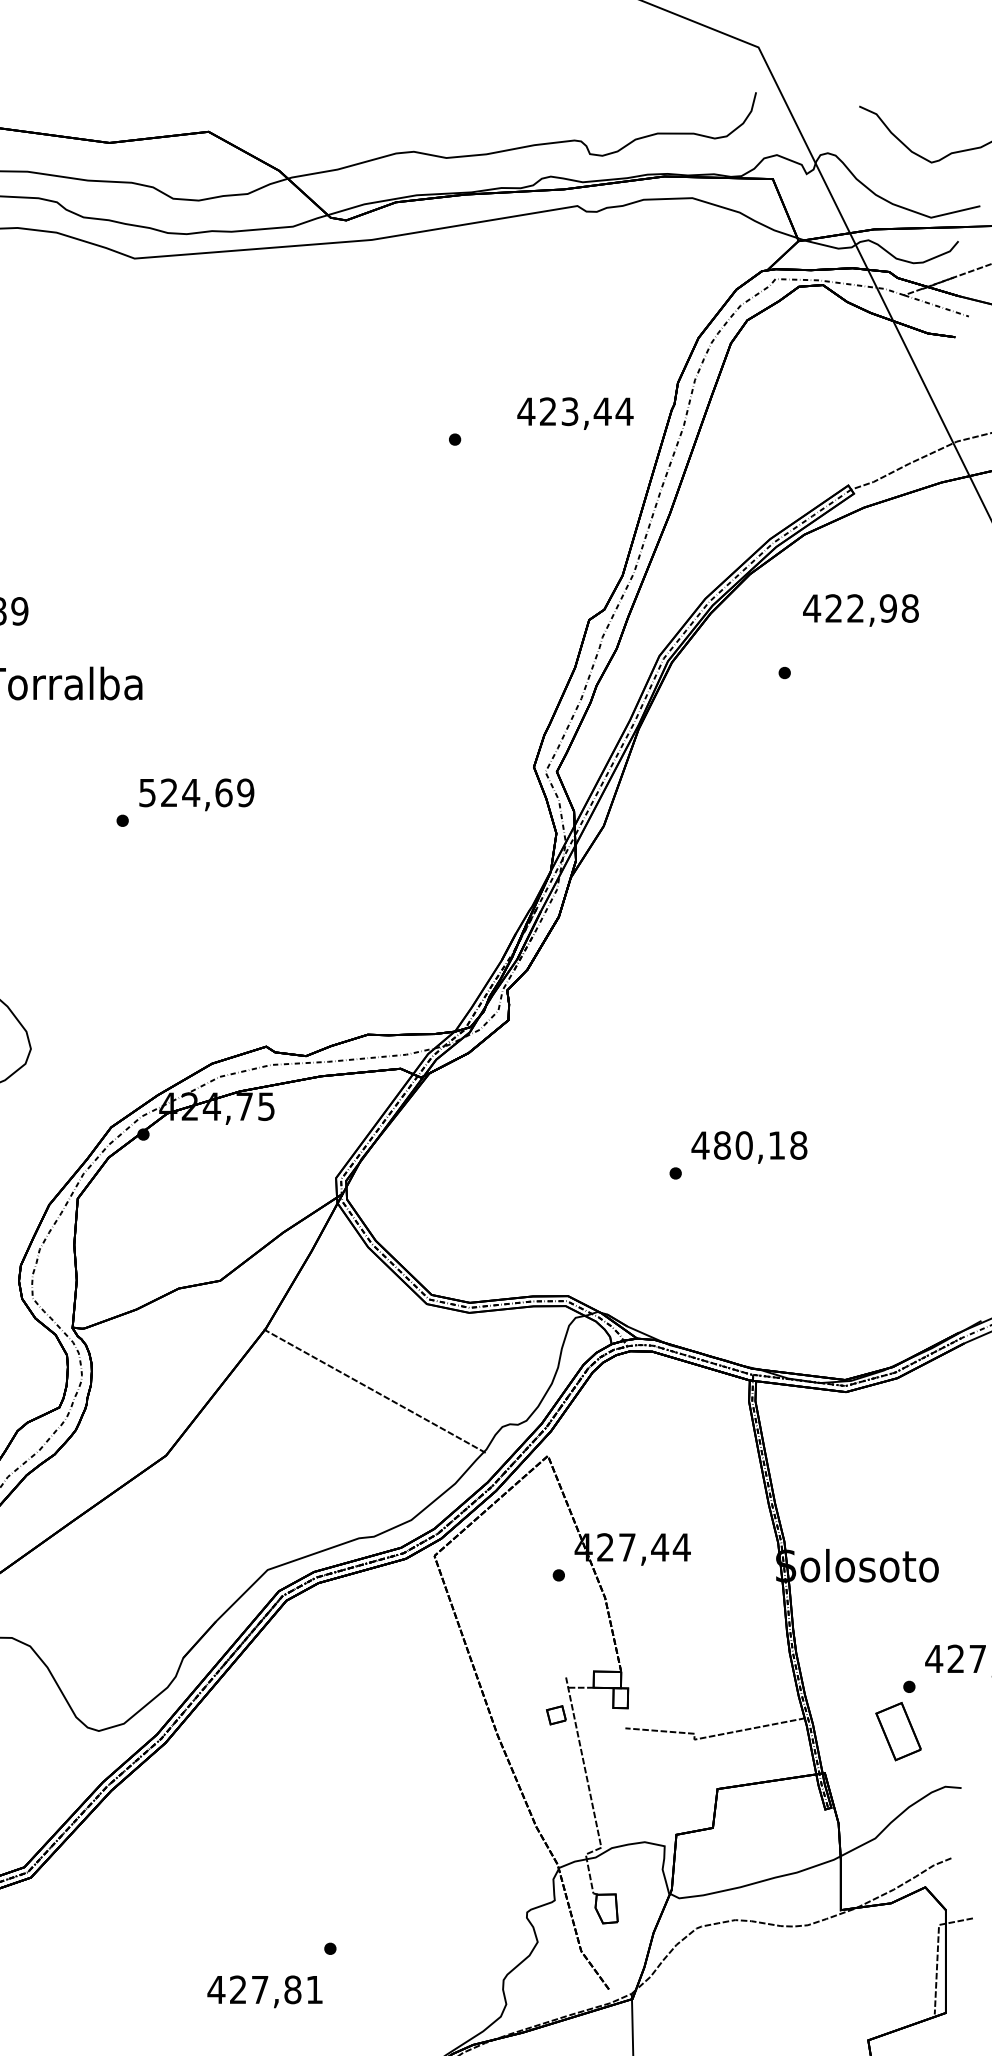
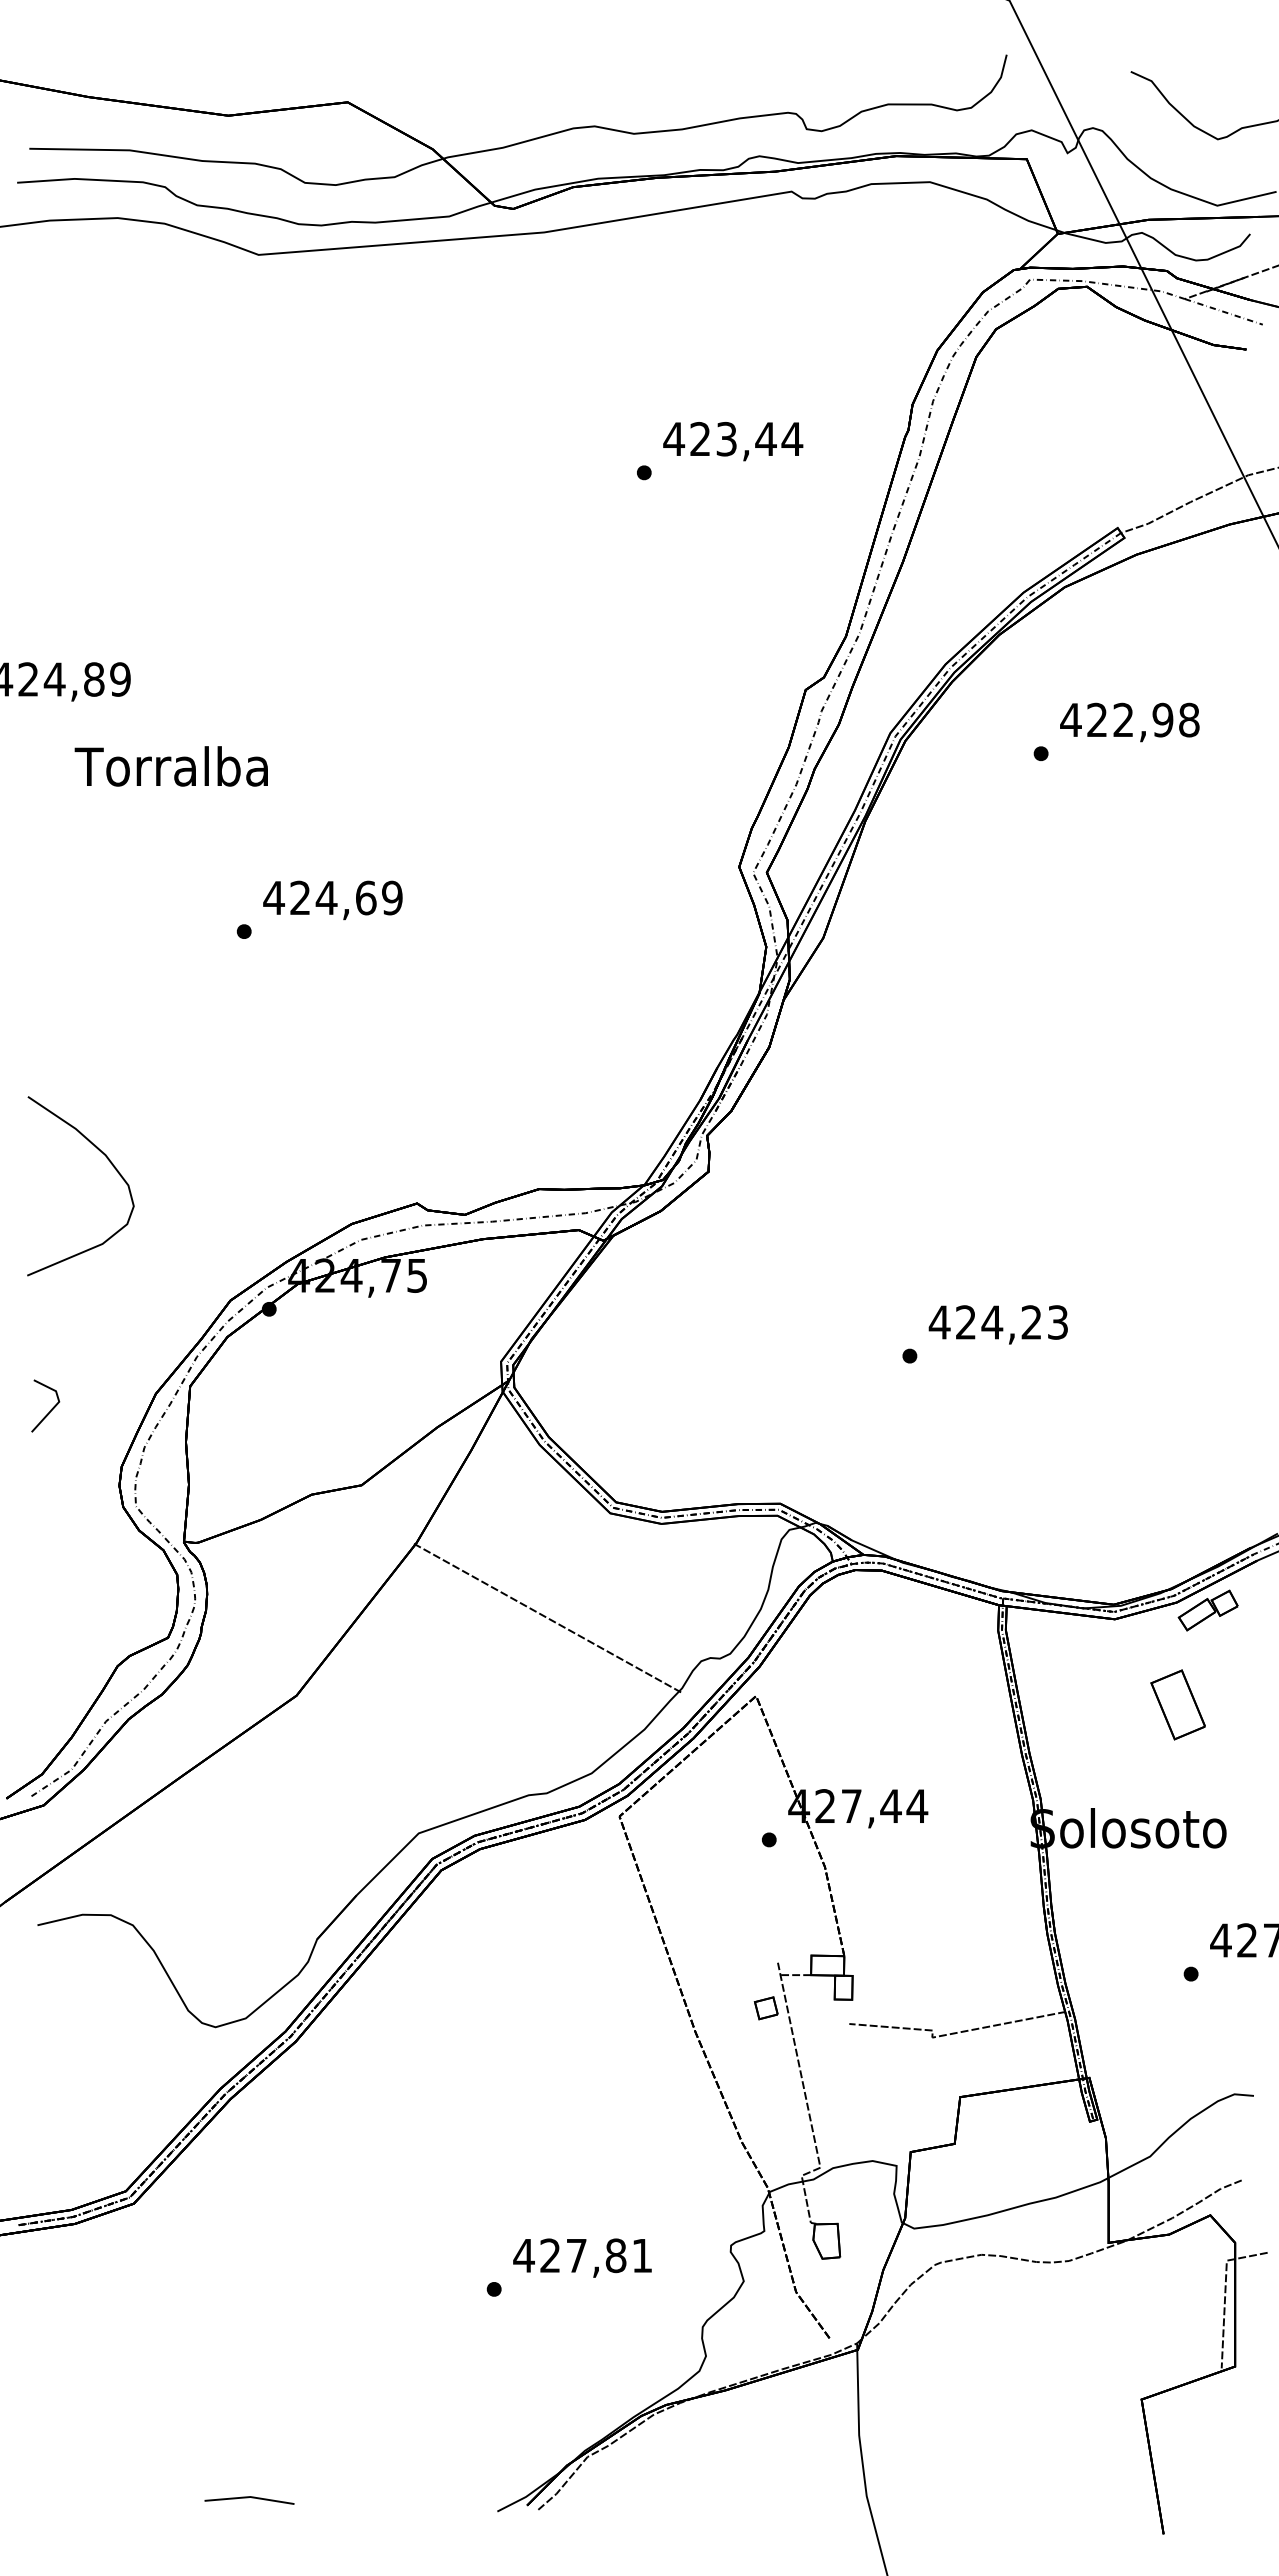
text: (575, 413) -> (733, 441), moved
text: (860, 610) -> (1129, 722), moved
text: (147, 793) -> (273, 898), 524,69 -> 424,69
text: (760, 1145) -> (1011, 1322), 480,18 -> 424,23
part: (922, 1384) -> (1207, 1610), added
part: (898, 1731) -> (1177, 1704), moved
text: (264, 1991) -> (582, 2257), moved

